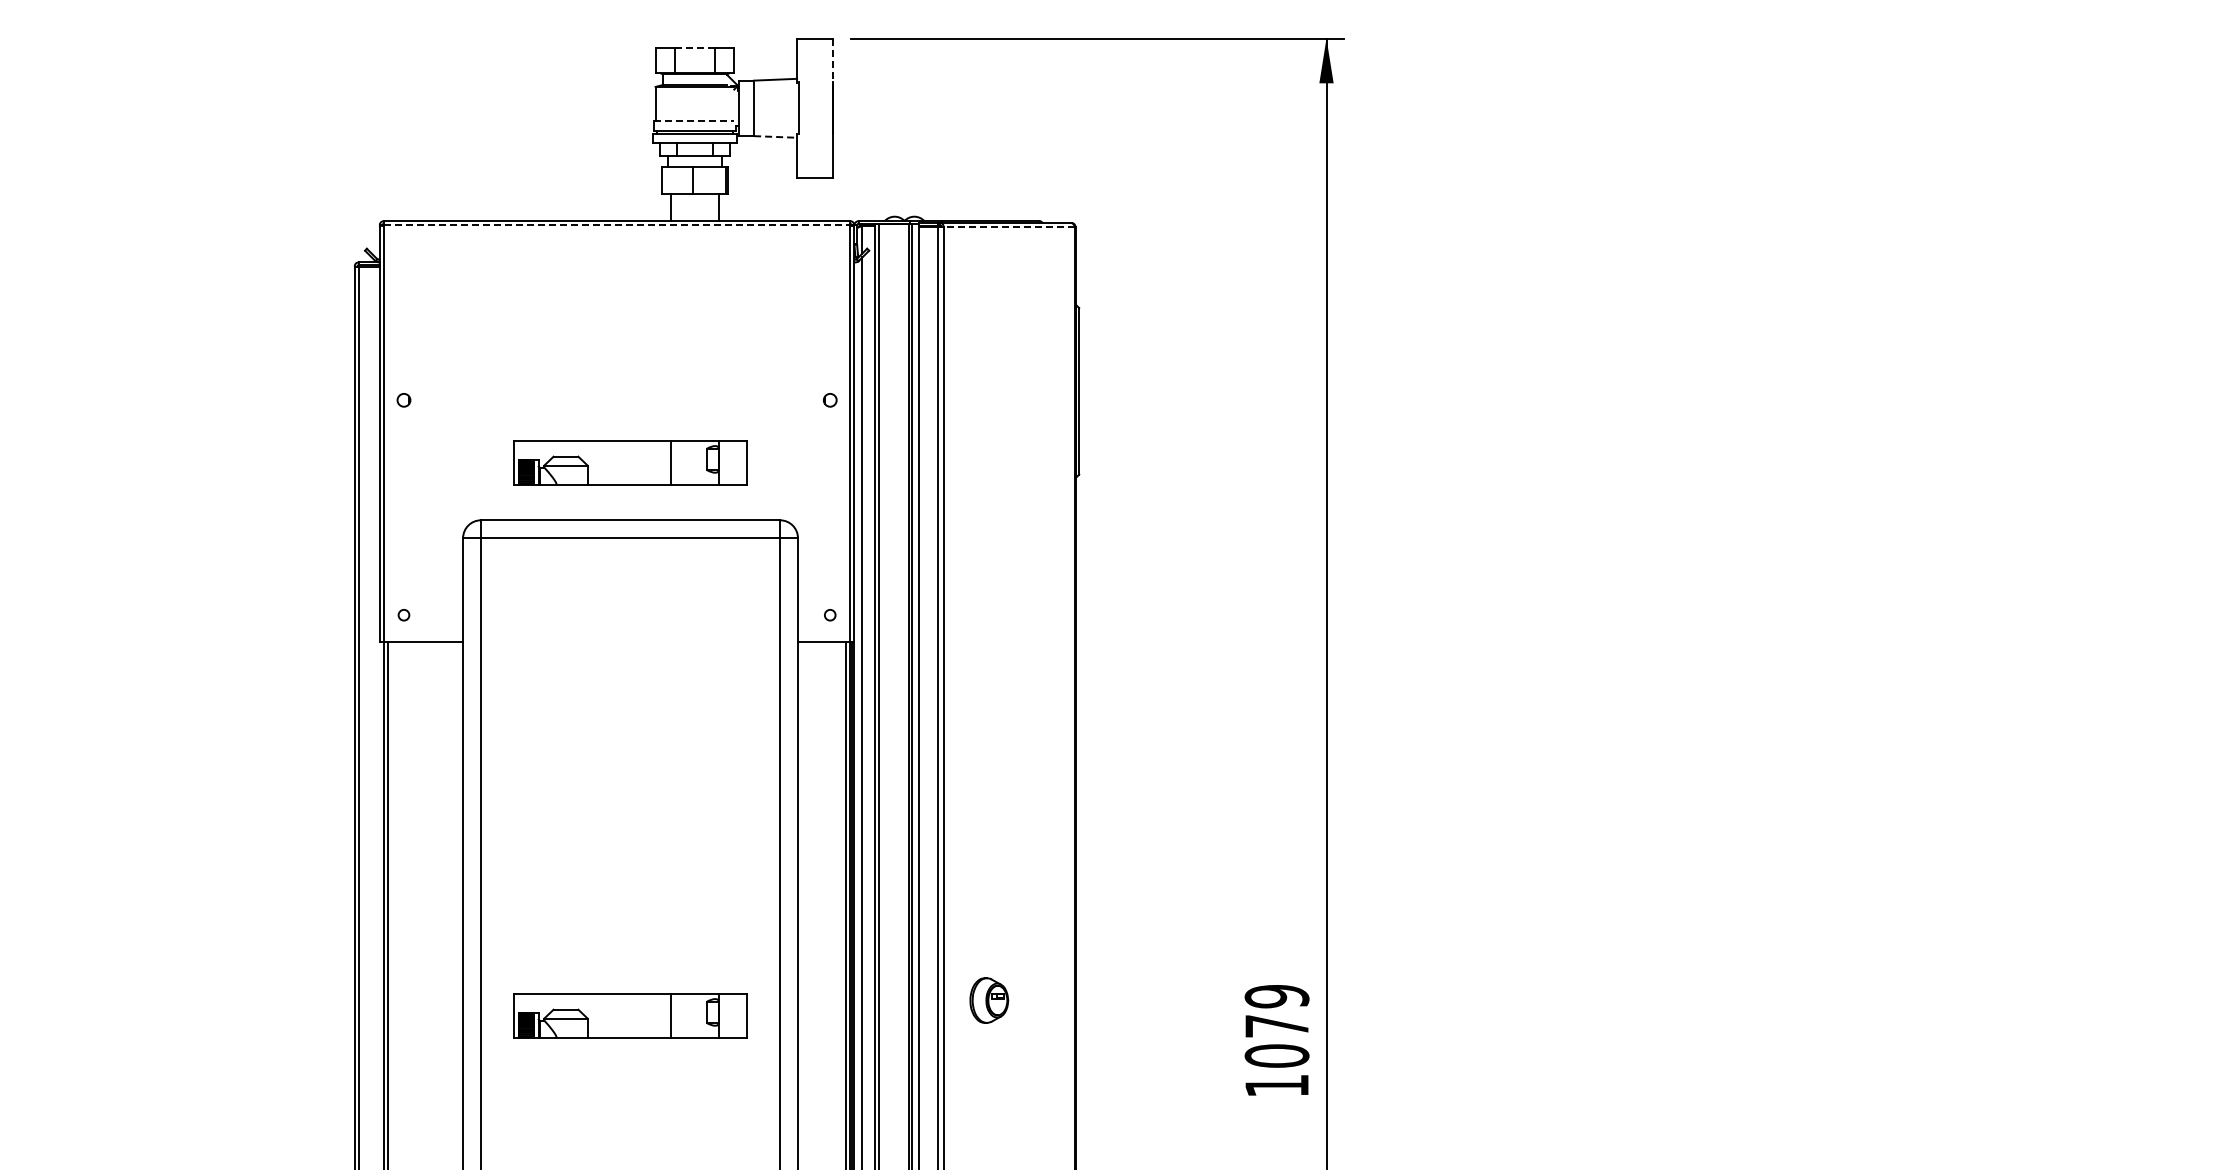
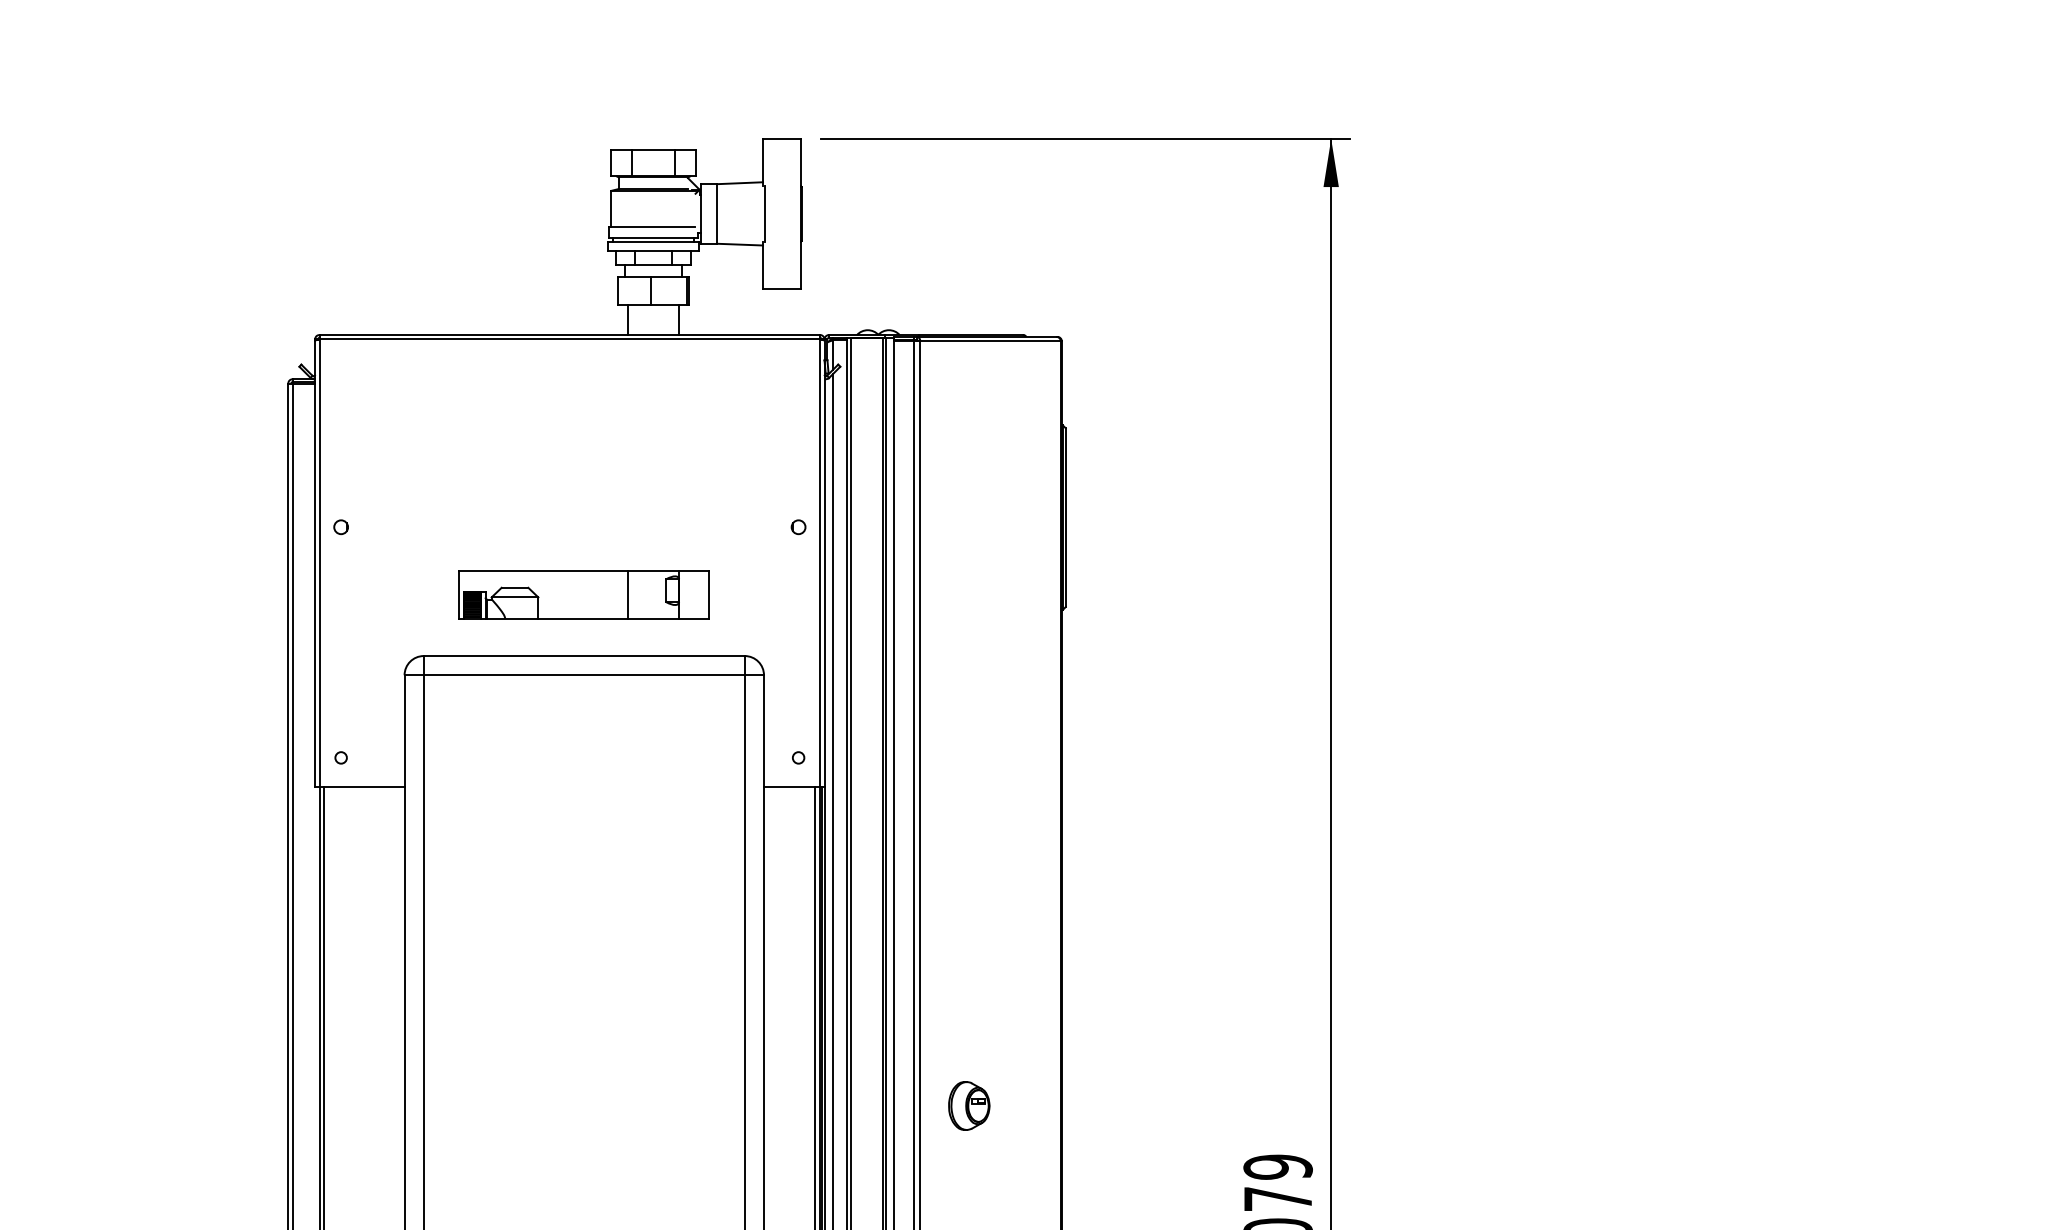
line: (695, 48) -> (654, 149), dashed -> solid
line: (832, 60) -> (801, 162), dashed -> solid
line: (694, 120) -> (652, 226), dashed -> solid
line: (775, 136) -> (739, 244), dashed -> solid
line: (617, 225) -> (570, 339), dashed -> solid
line: (1008, 227) -> (989, 341), dashed -> solid
part: (989, 1000) -> (969, 1105), moved
part: (630, 1015) -> (584, 1187), removed

